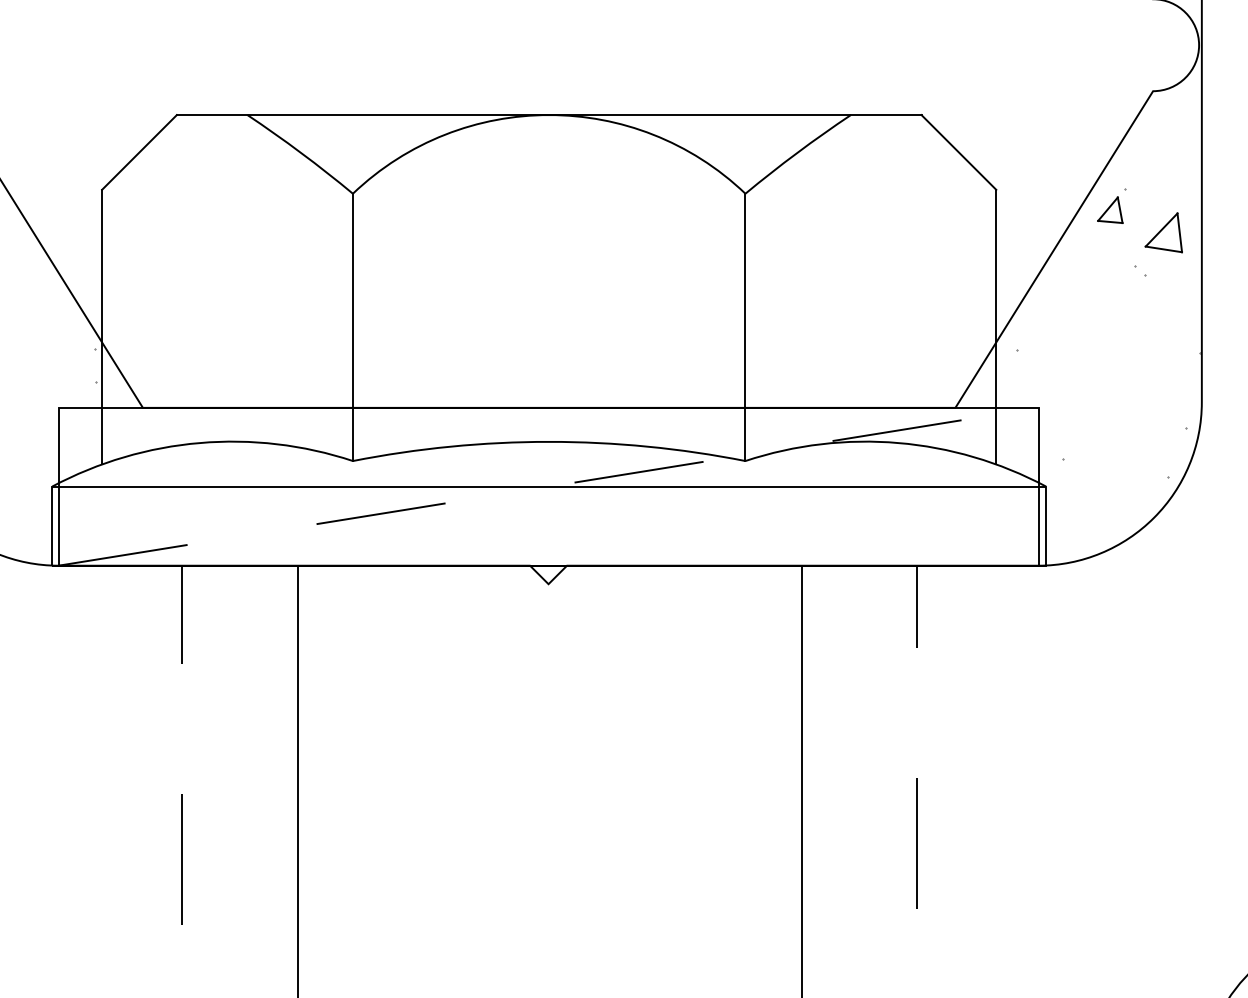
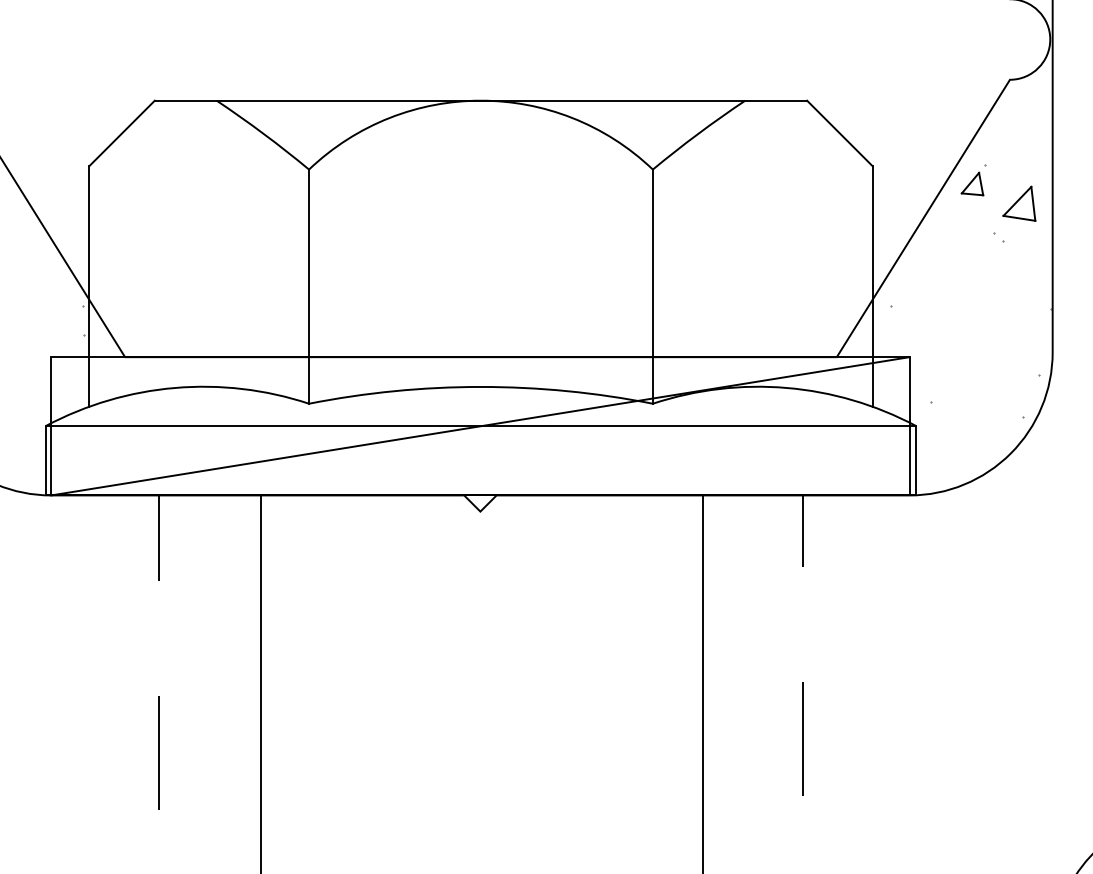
line: (548, 487) -> (480, 426), dashed -> solid

